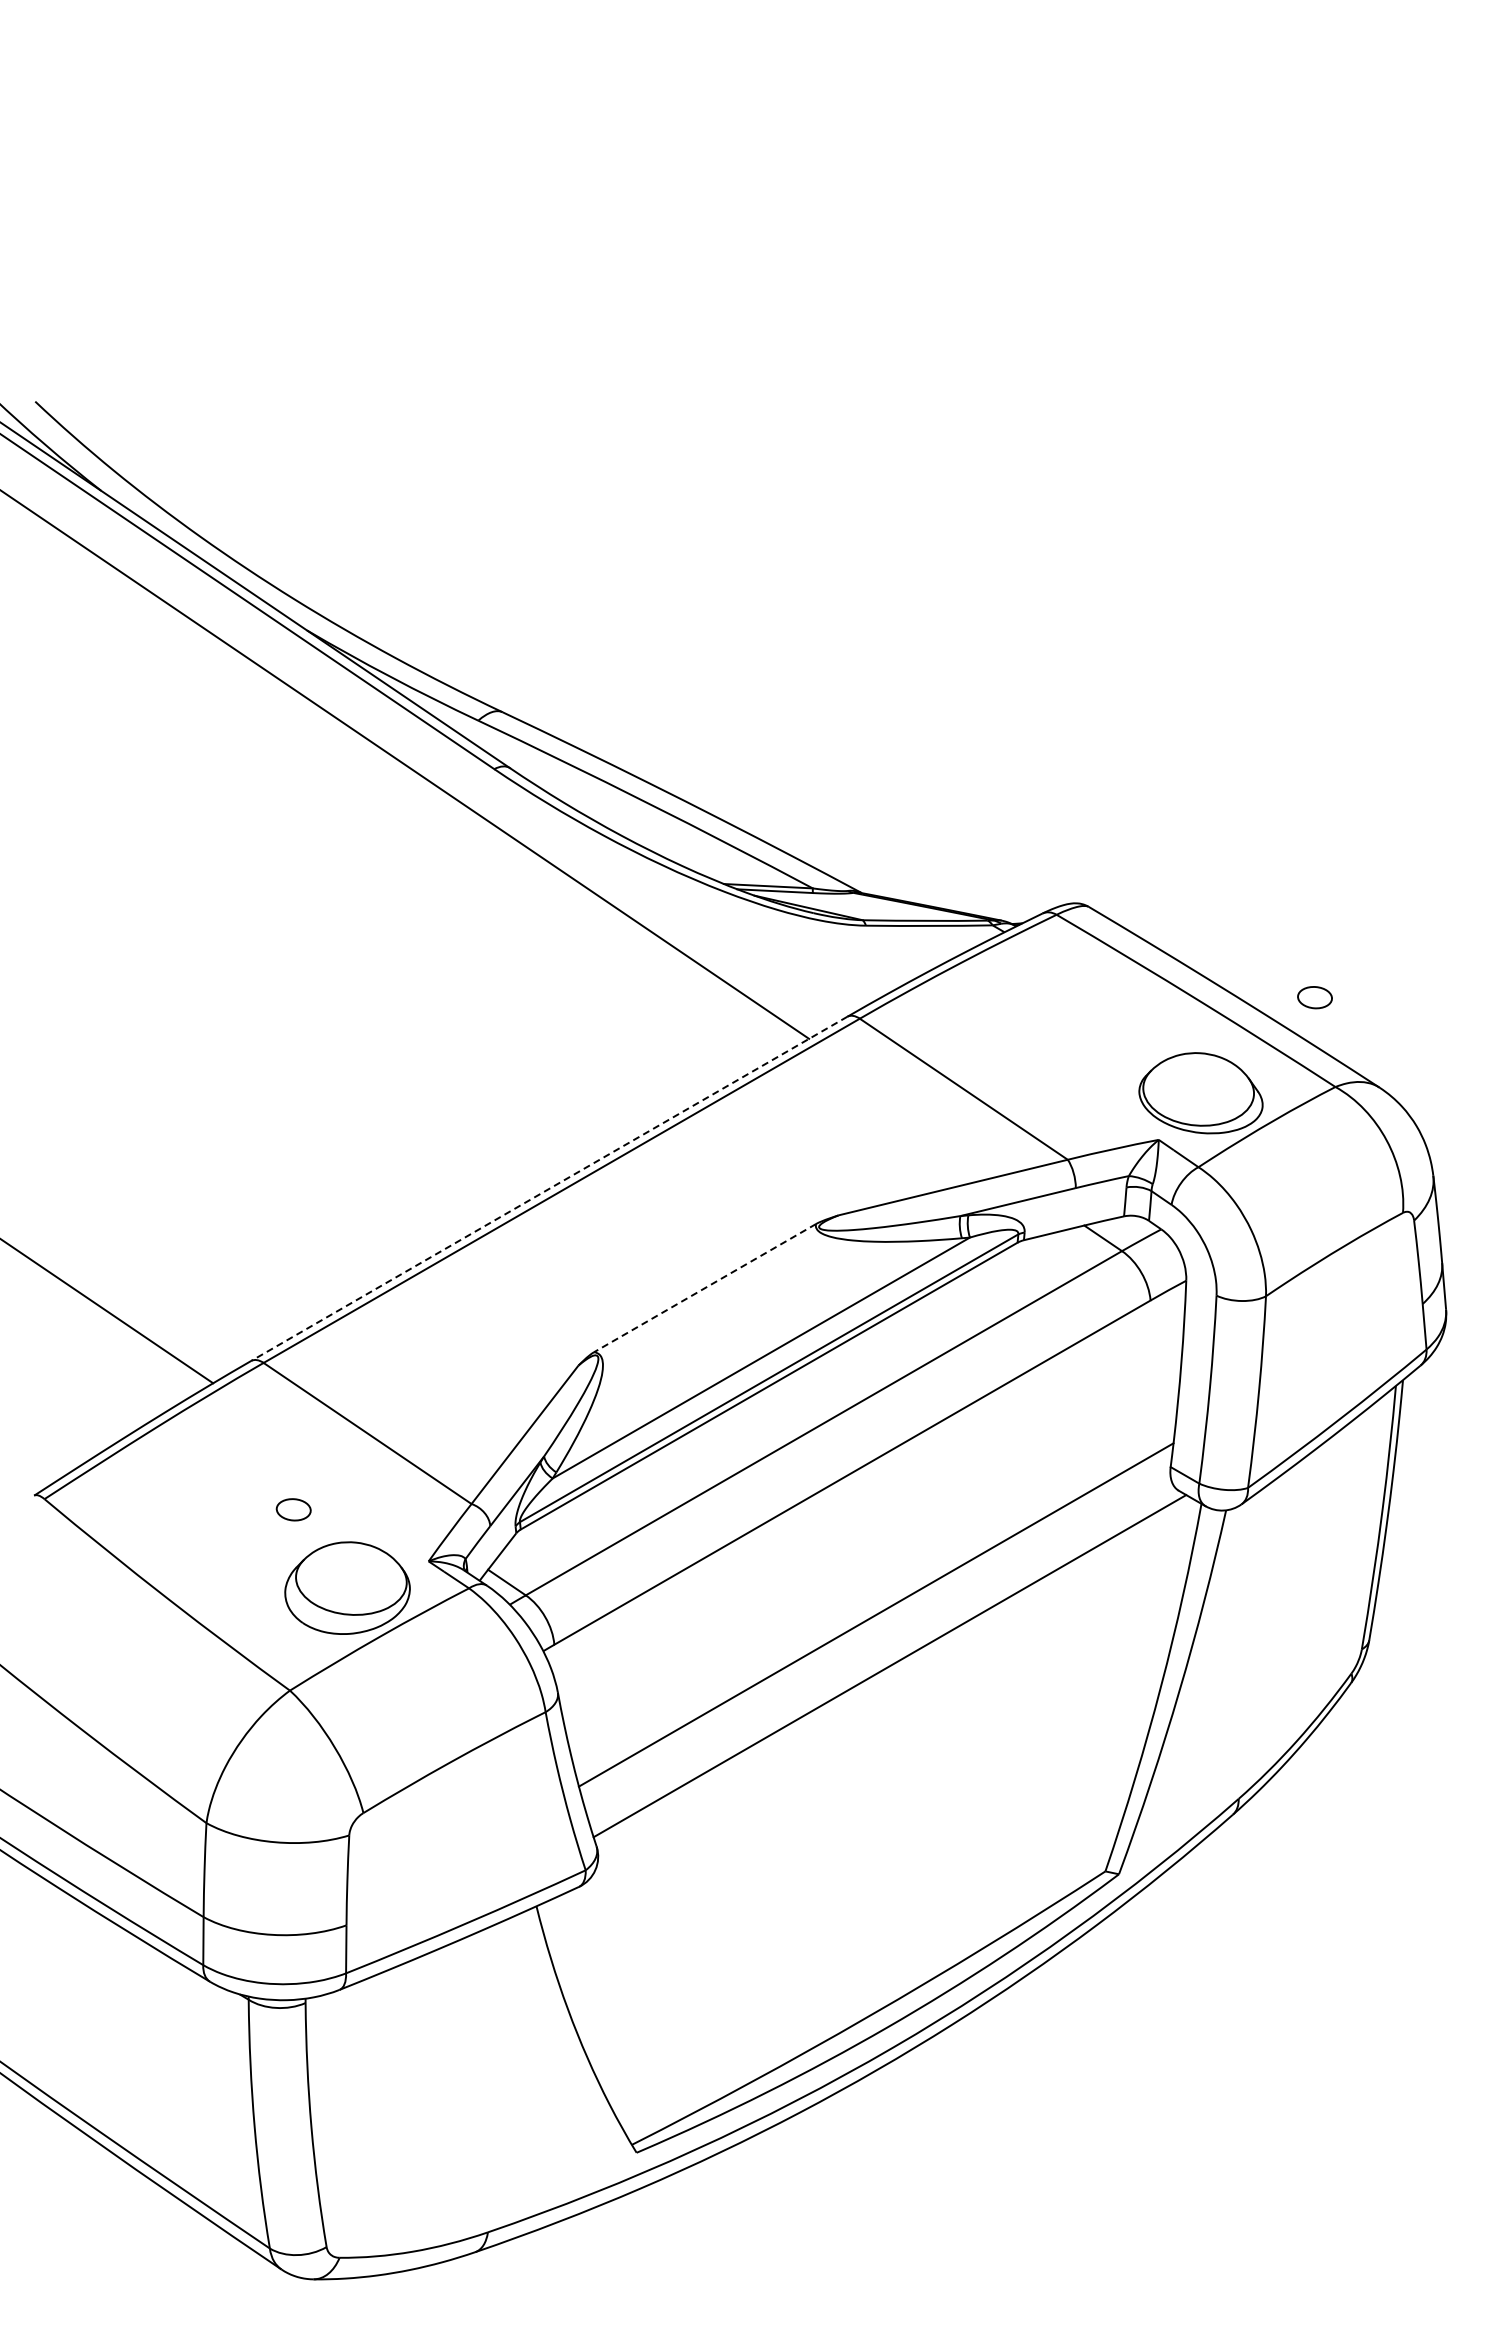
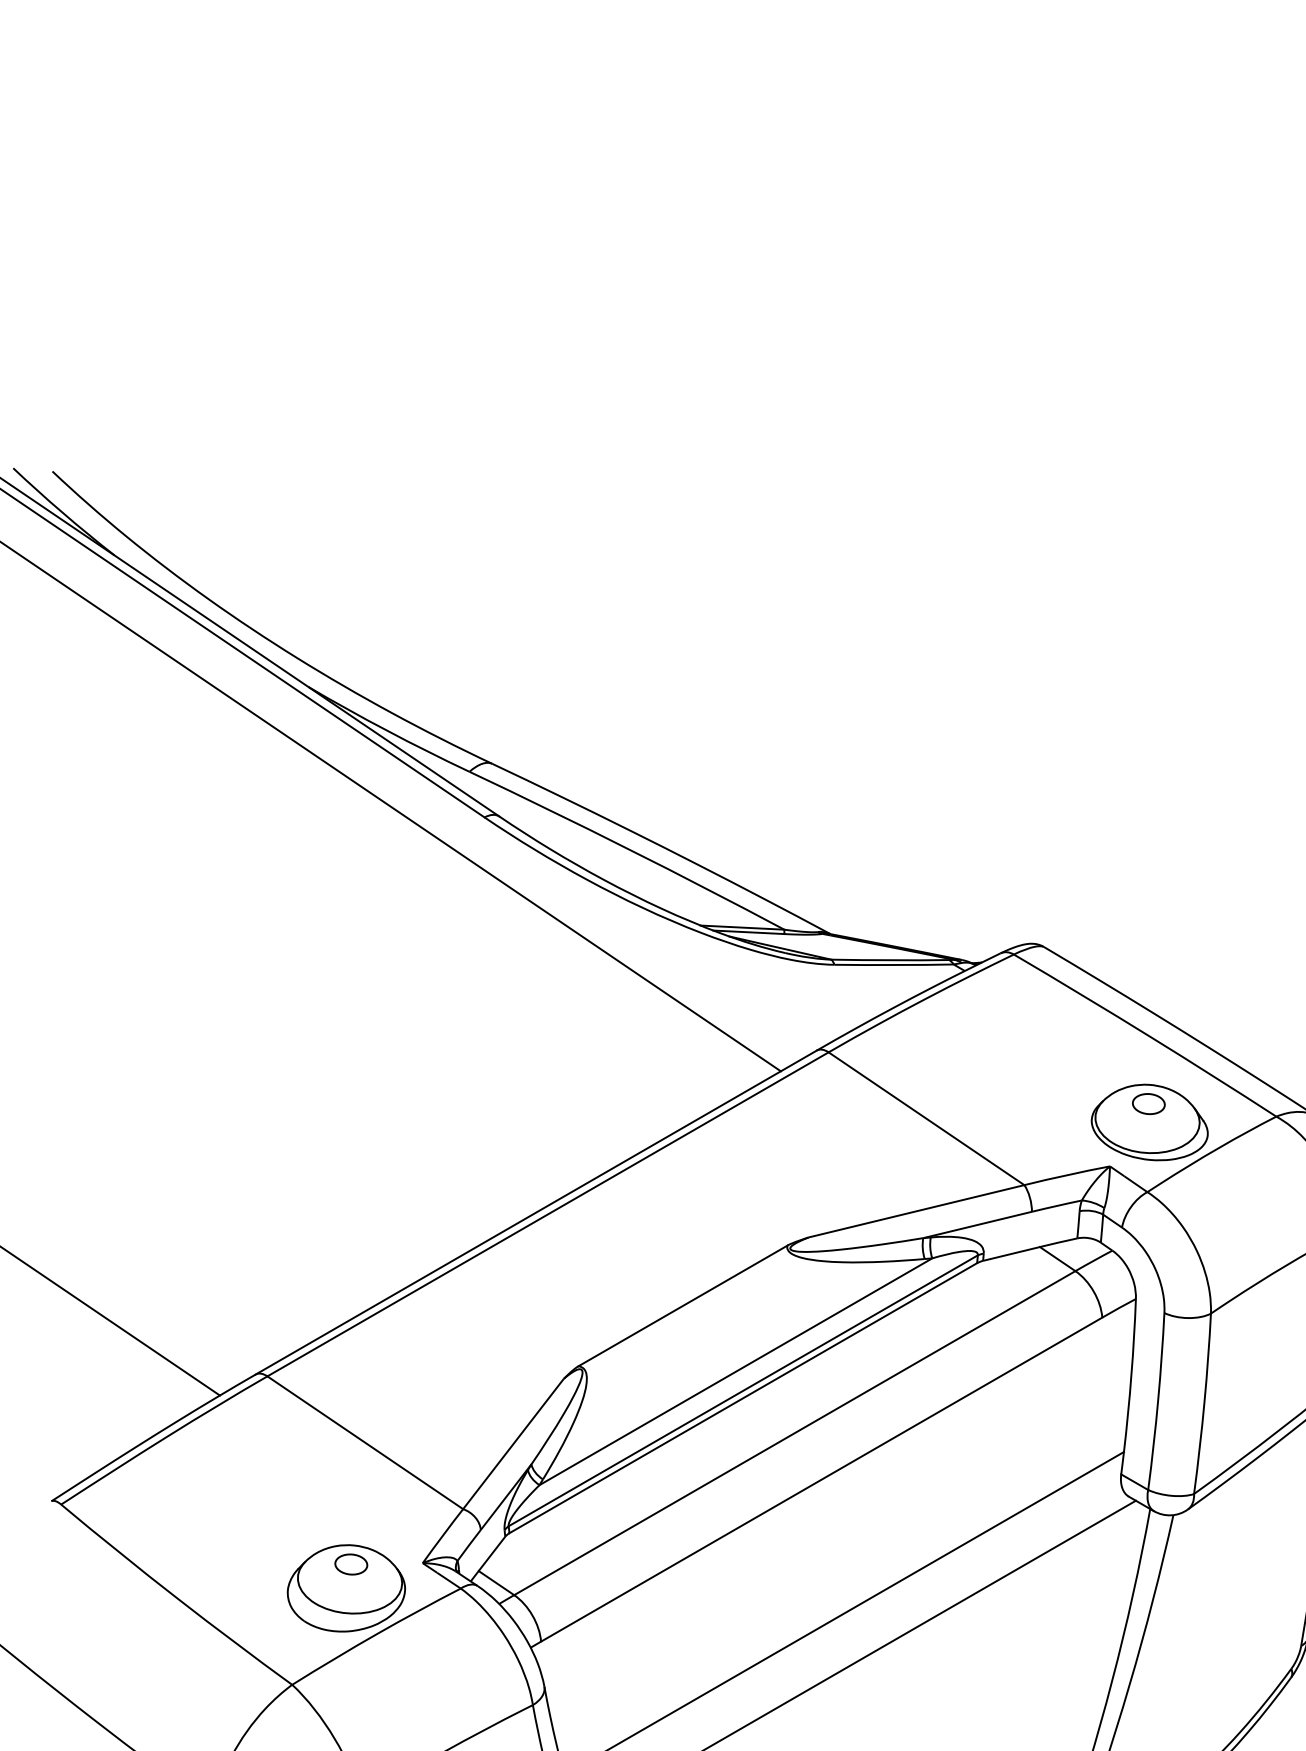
part: (1314, 997) -> (1148, 1103), moved
line: (548, 1189) -> (535, 1213), dashed -> solid
line: (704, 1288) -> (682, 1306), dashed -> solid
part: (293, 1509) -> (351, 1564), moved

